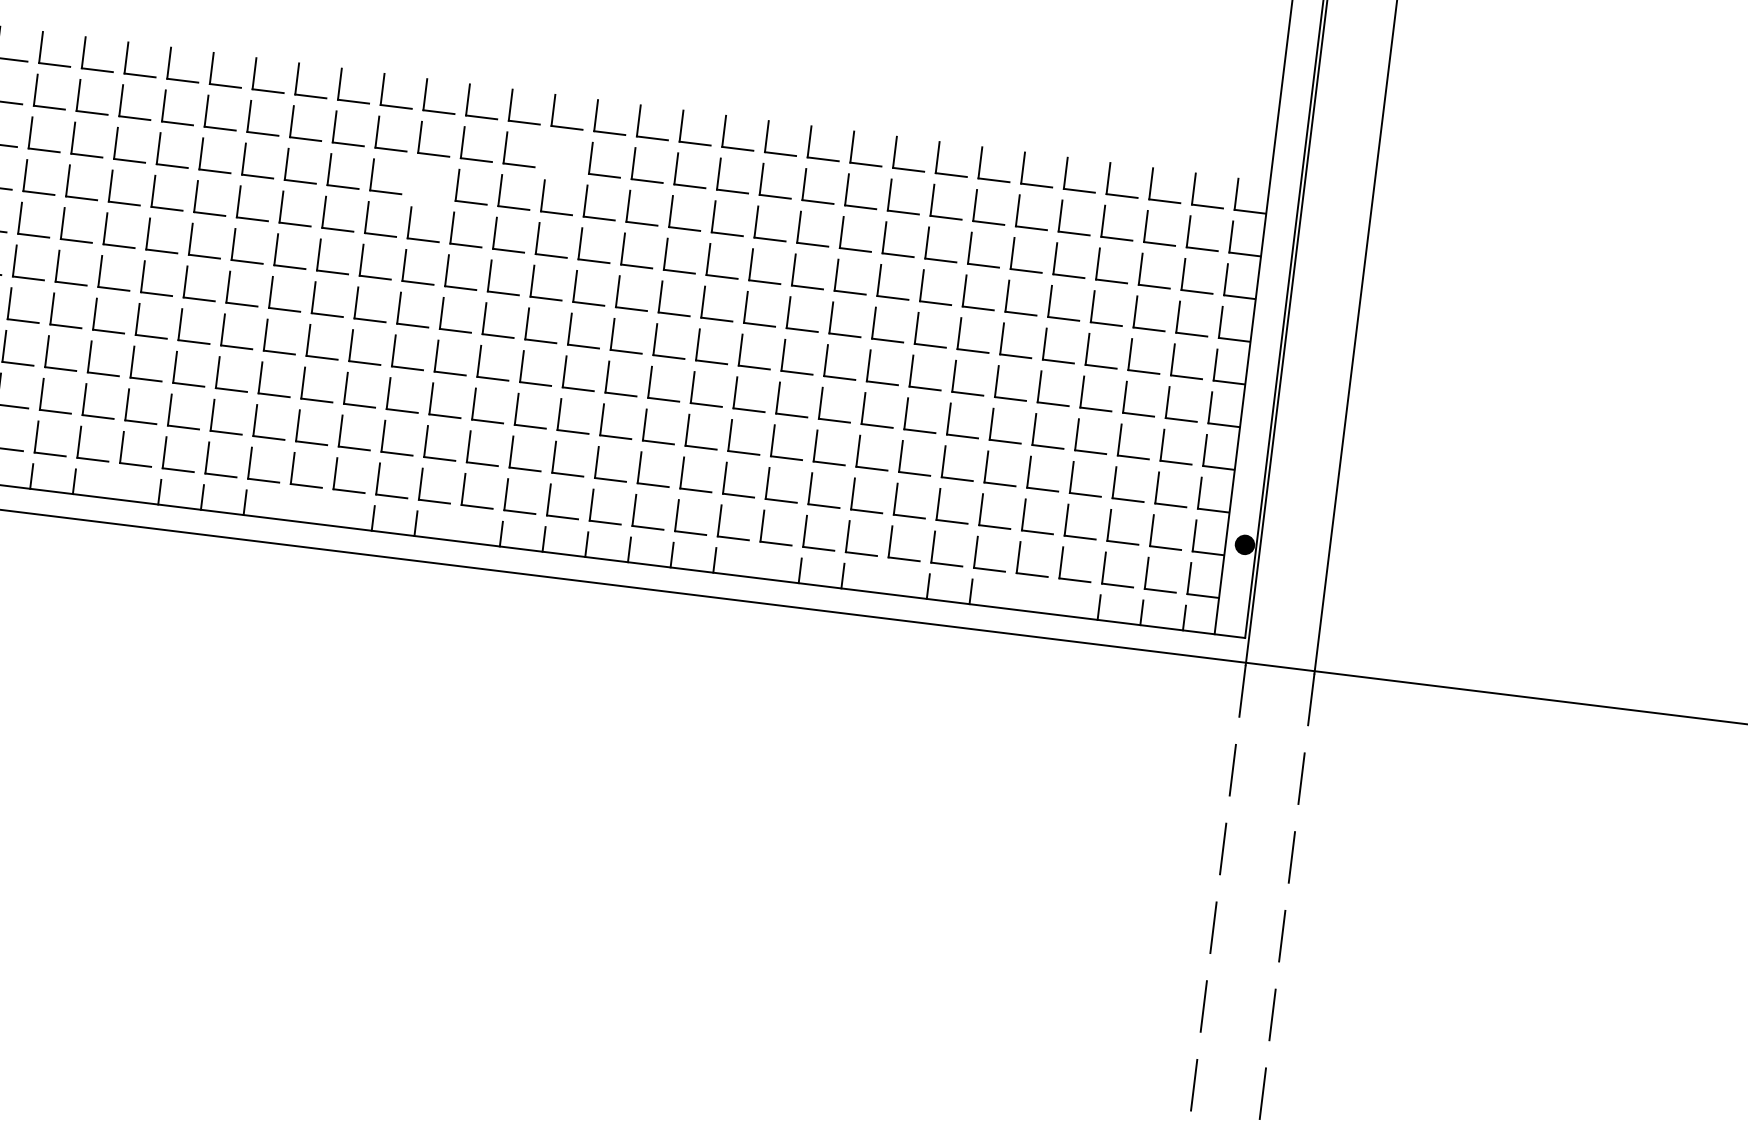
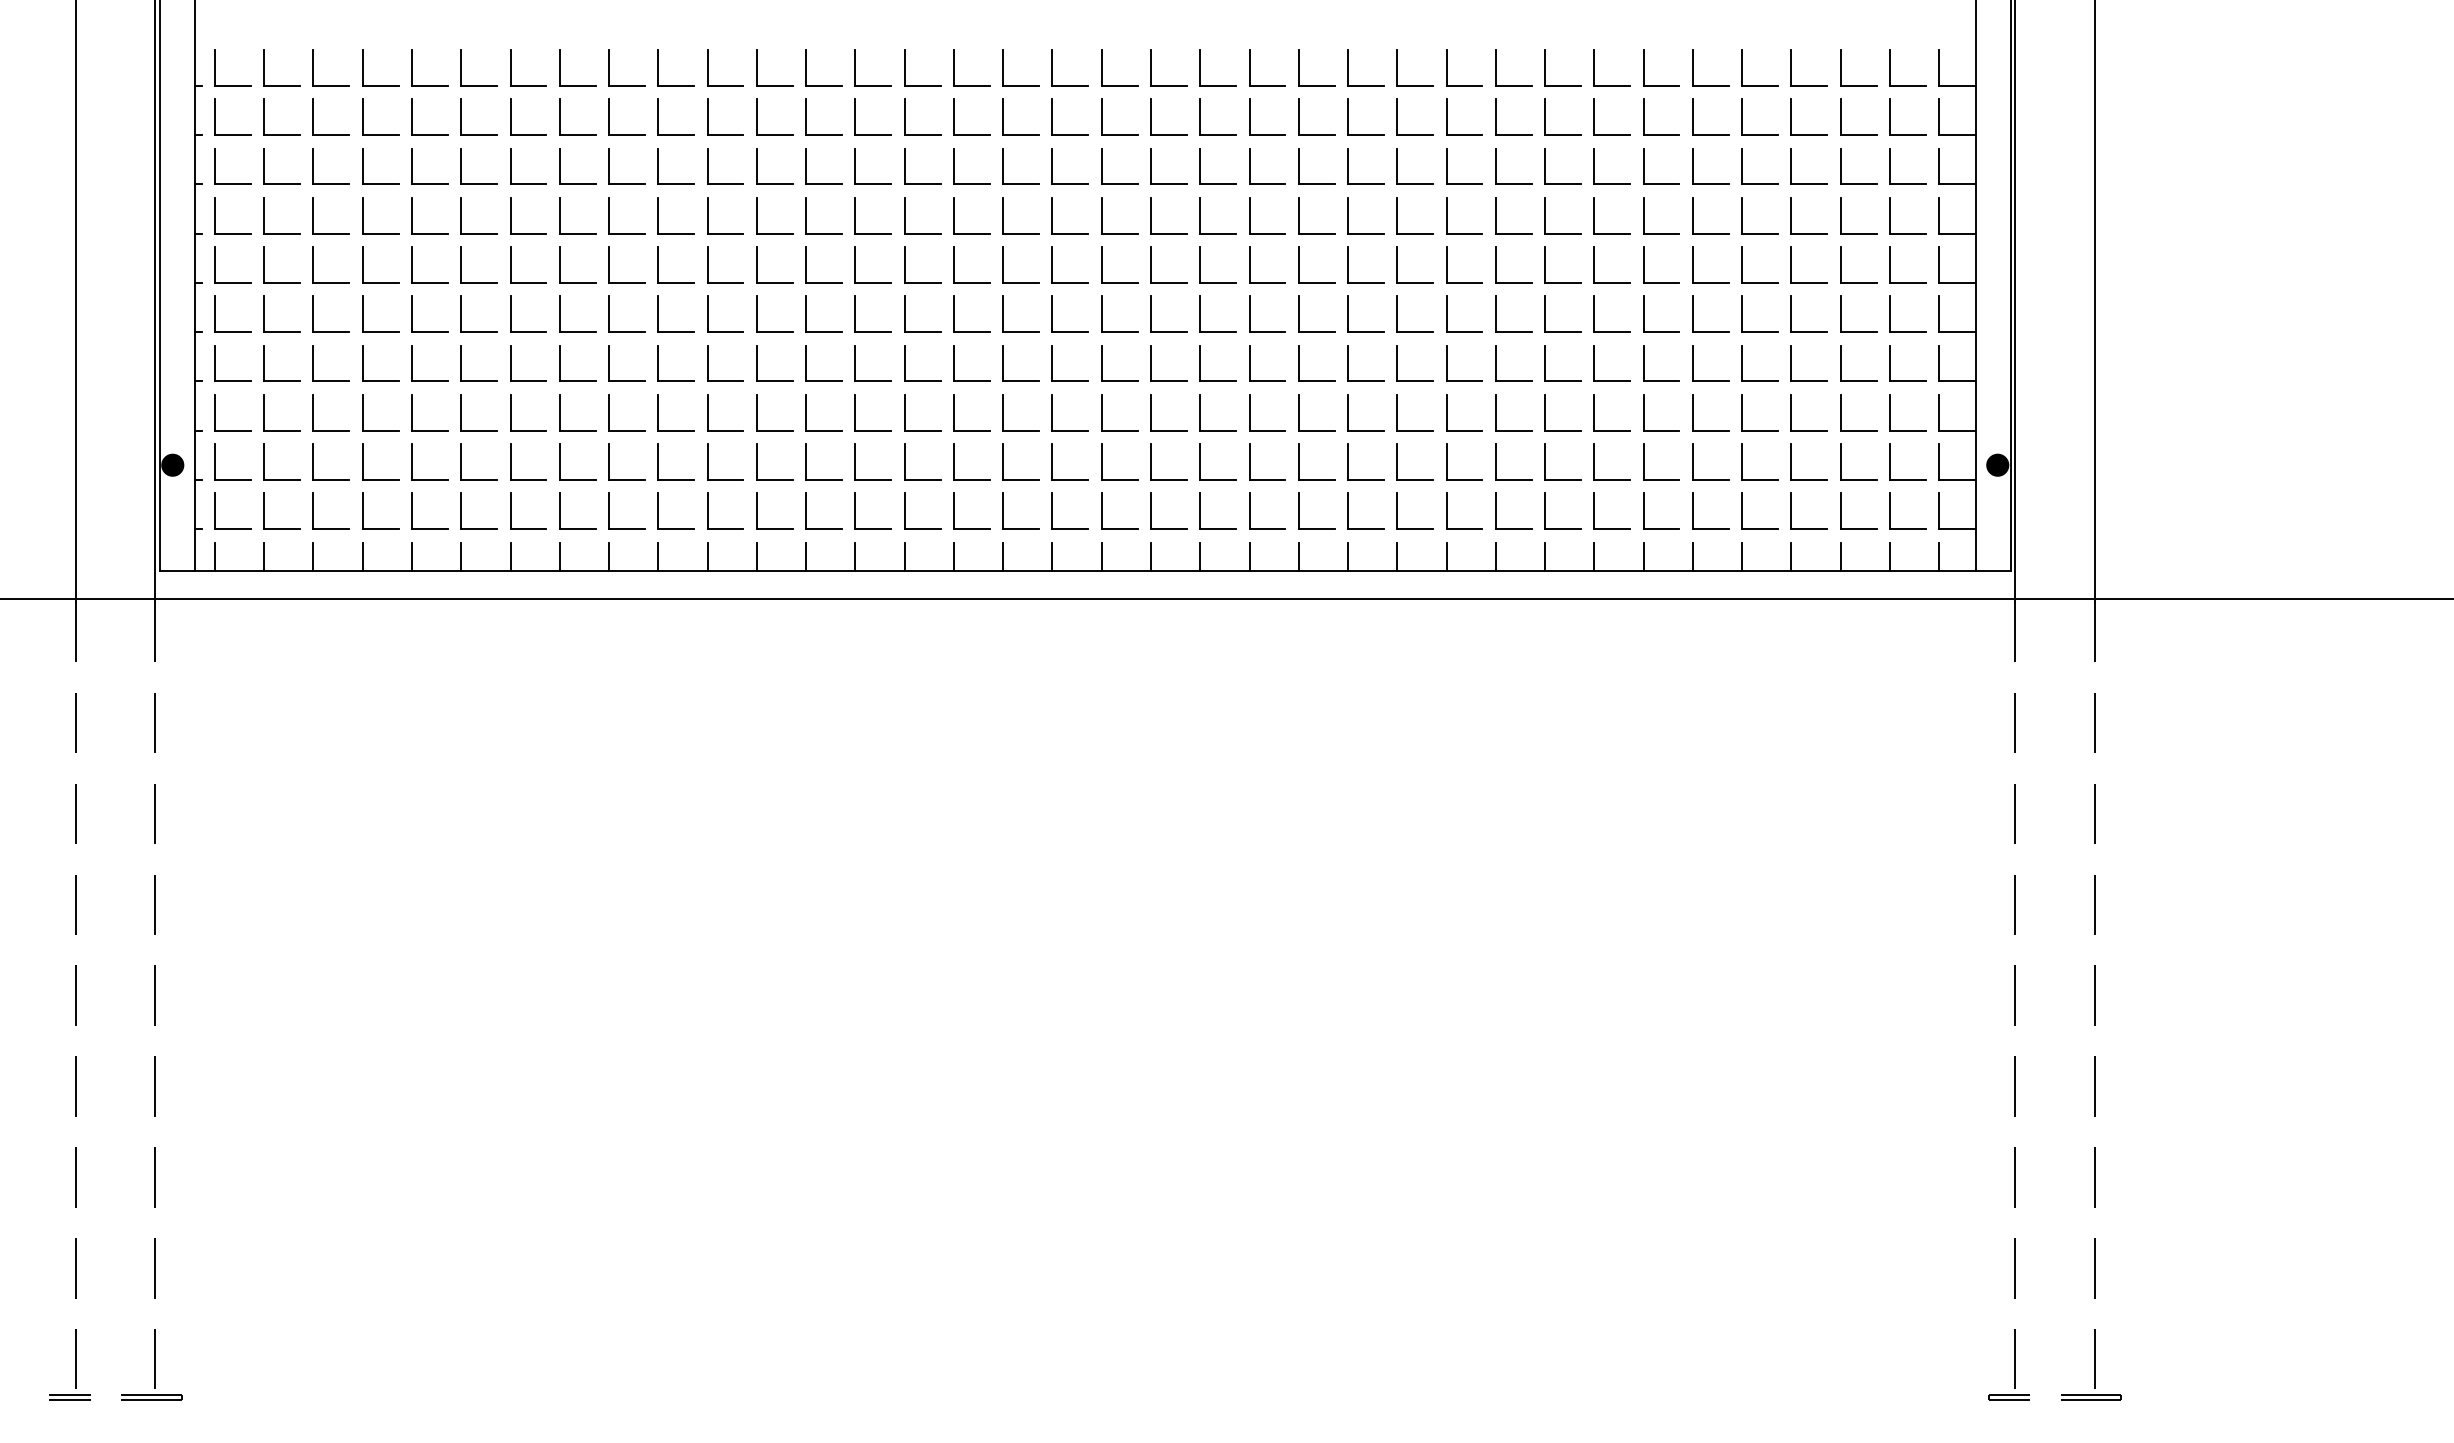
part: (548, 152) -> (1151, 116), added
part: (415, 180) -> (1003, 166), added
line: (117, 486) -> (707, 556), added
line: (287, 507) -> (904, 556), added
line: (330, 512) -> (953, 556), added
line: (458, 528) -> (1101, 556), added
line: (757, 565) -> (1446, 556), added
line: (885, 581) -> (1594, 556), added
line: (1014, 596) -> (1742, 556), added
line: (1056, 602) -> (1791, 556), added

